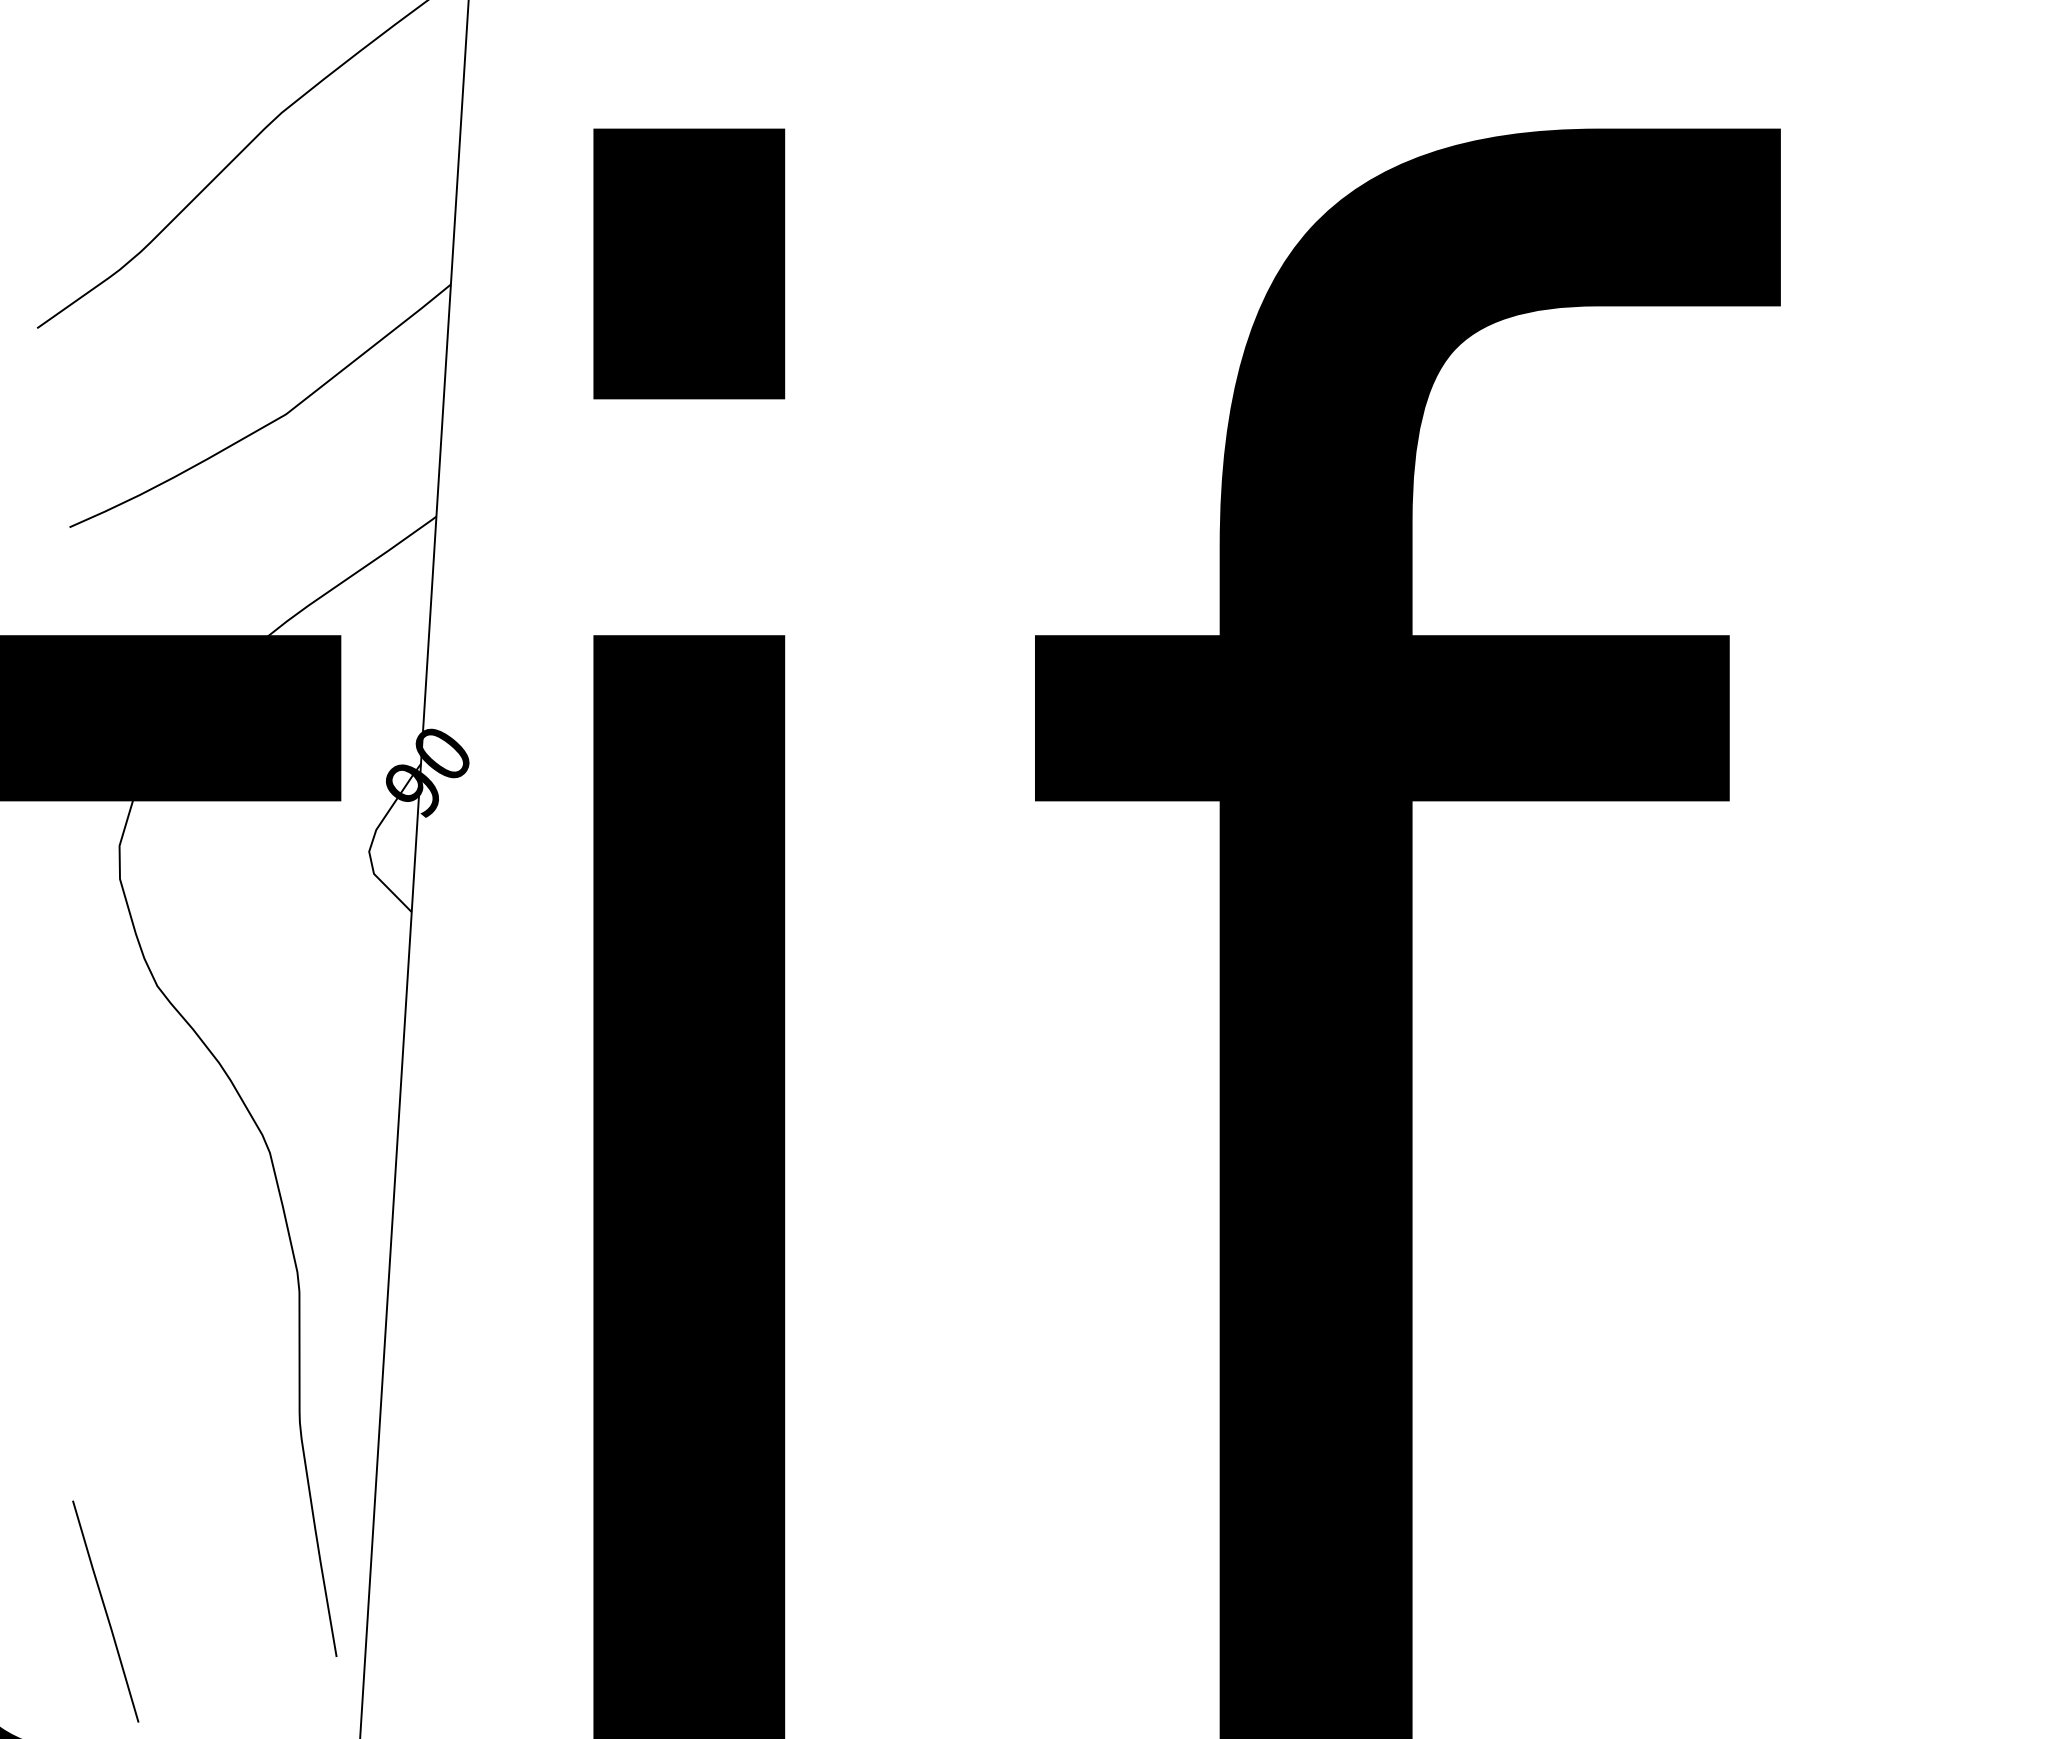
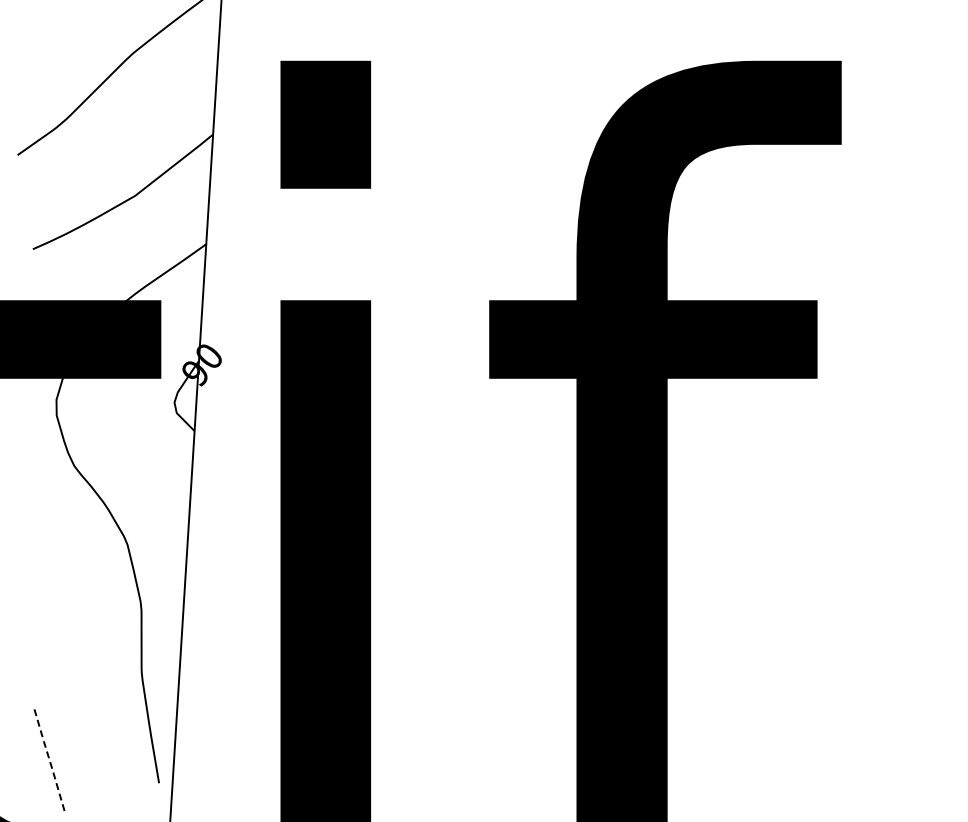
line: (106, 1611) -> (50, 761), solid -> dashed

